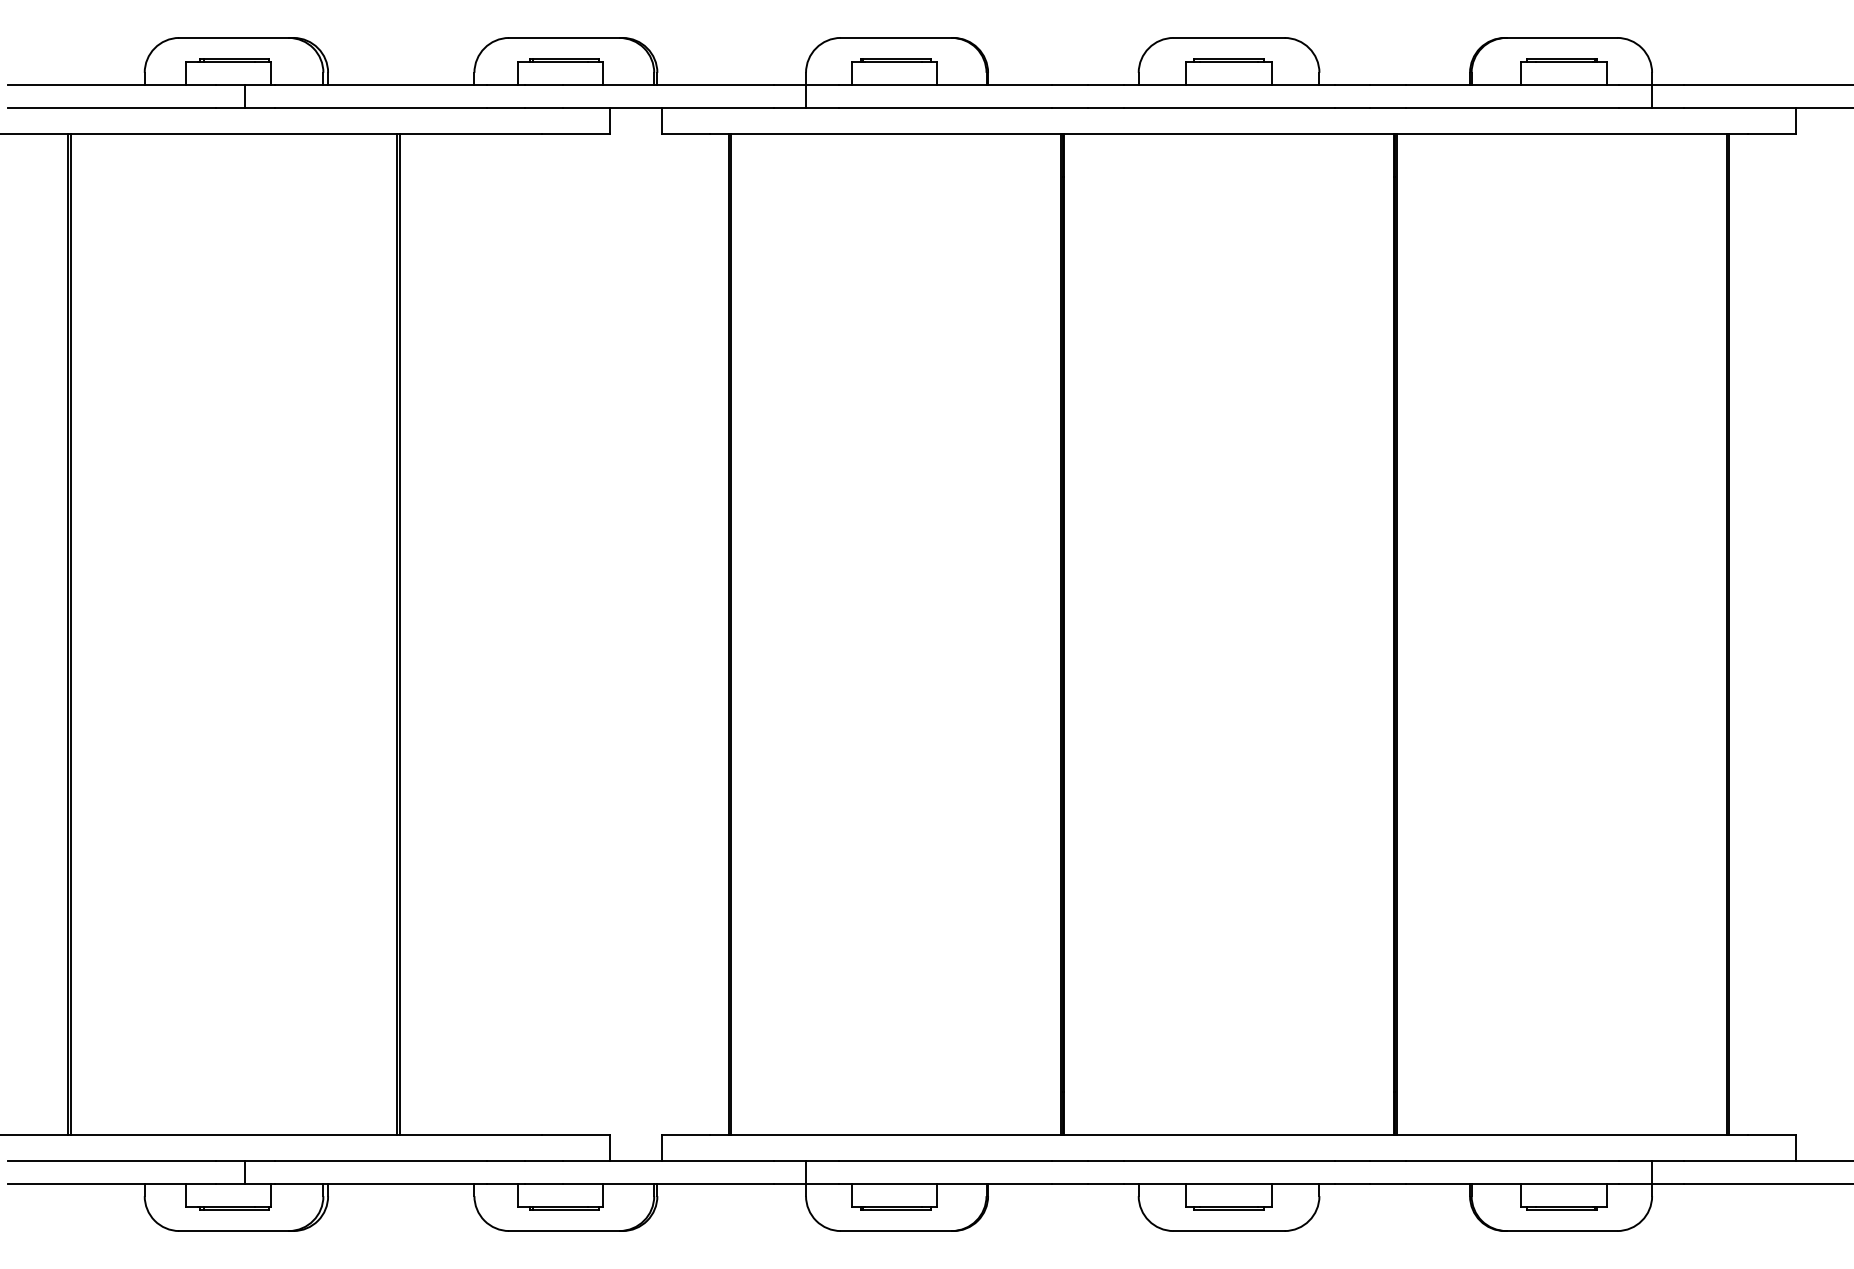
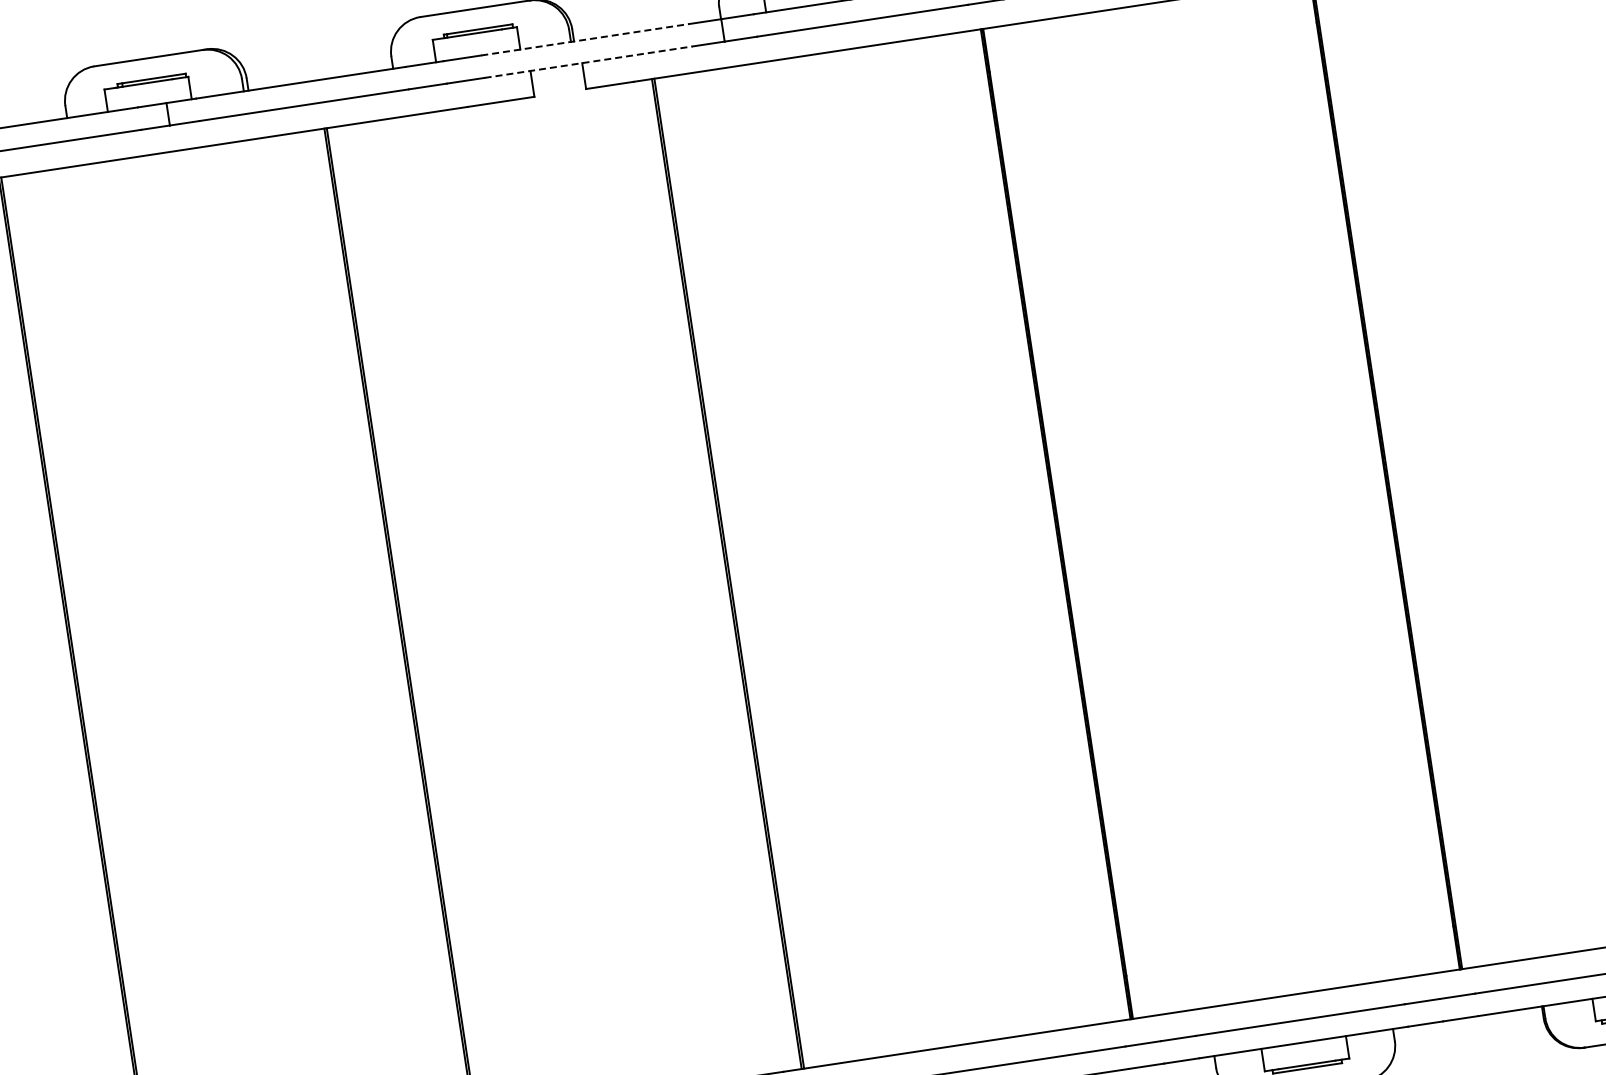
line: (669, 85) -> (586, 40), solid -> dashed
line: (669, 107) -> (589, 61), solid -> dashed

